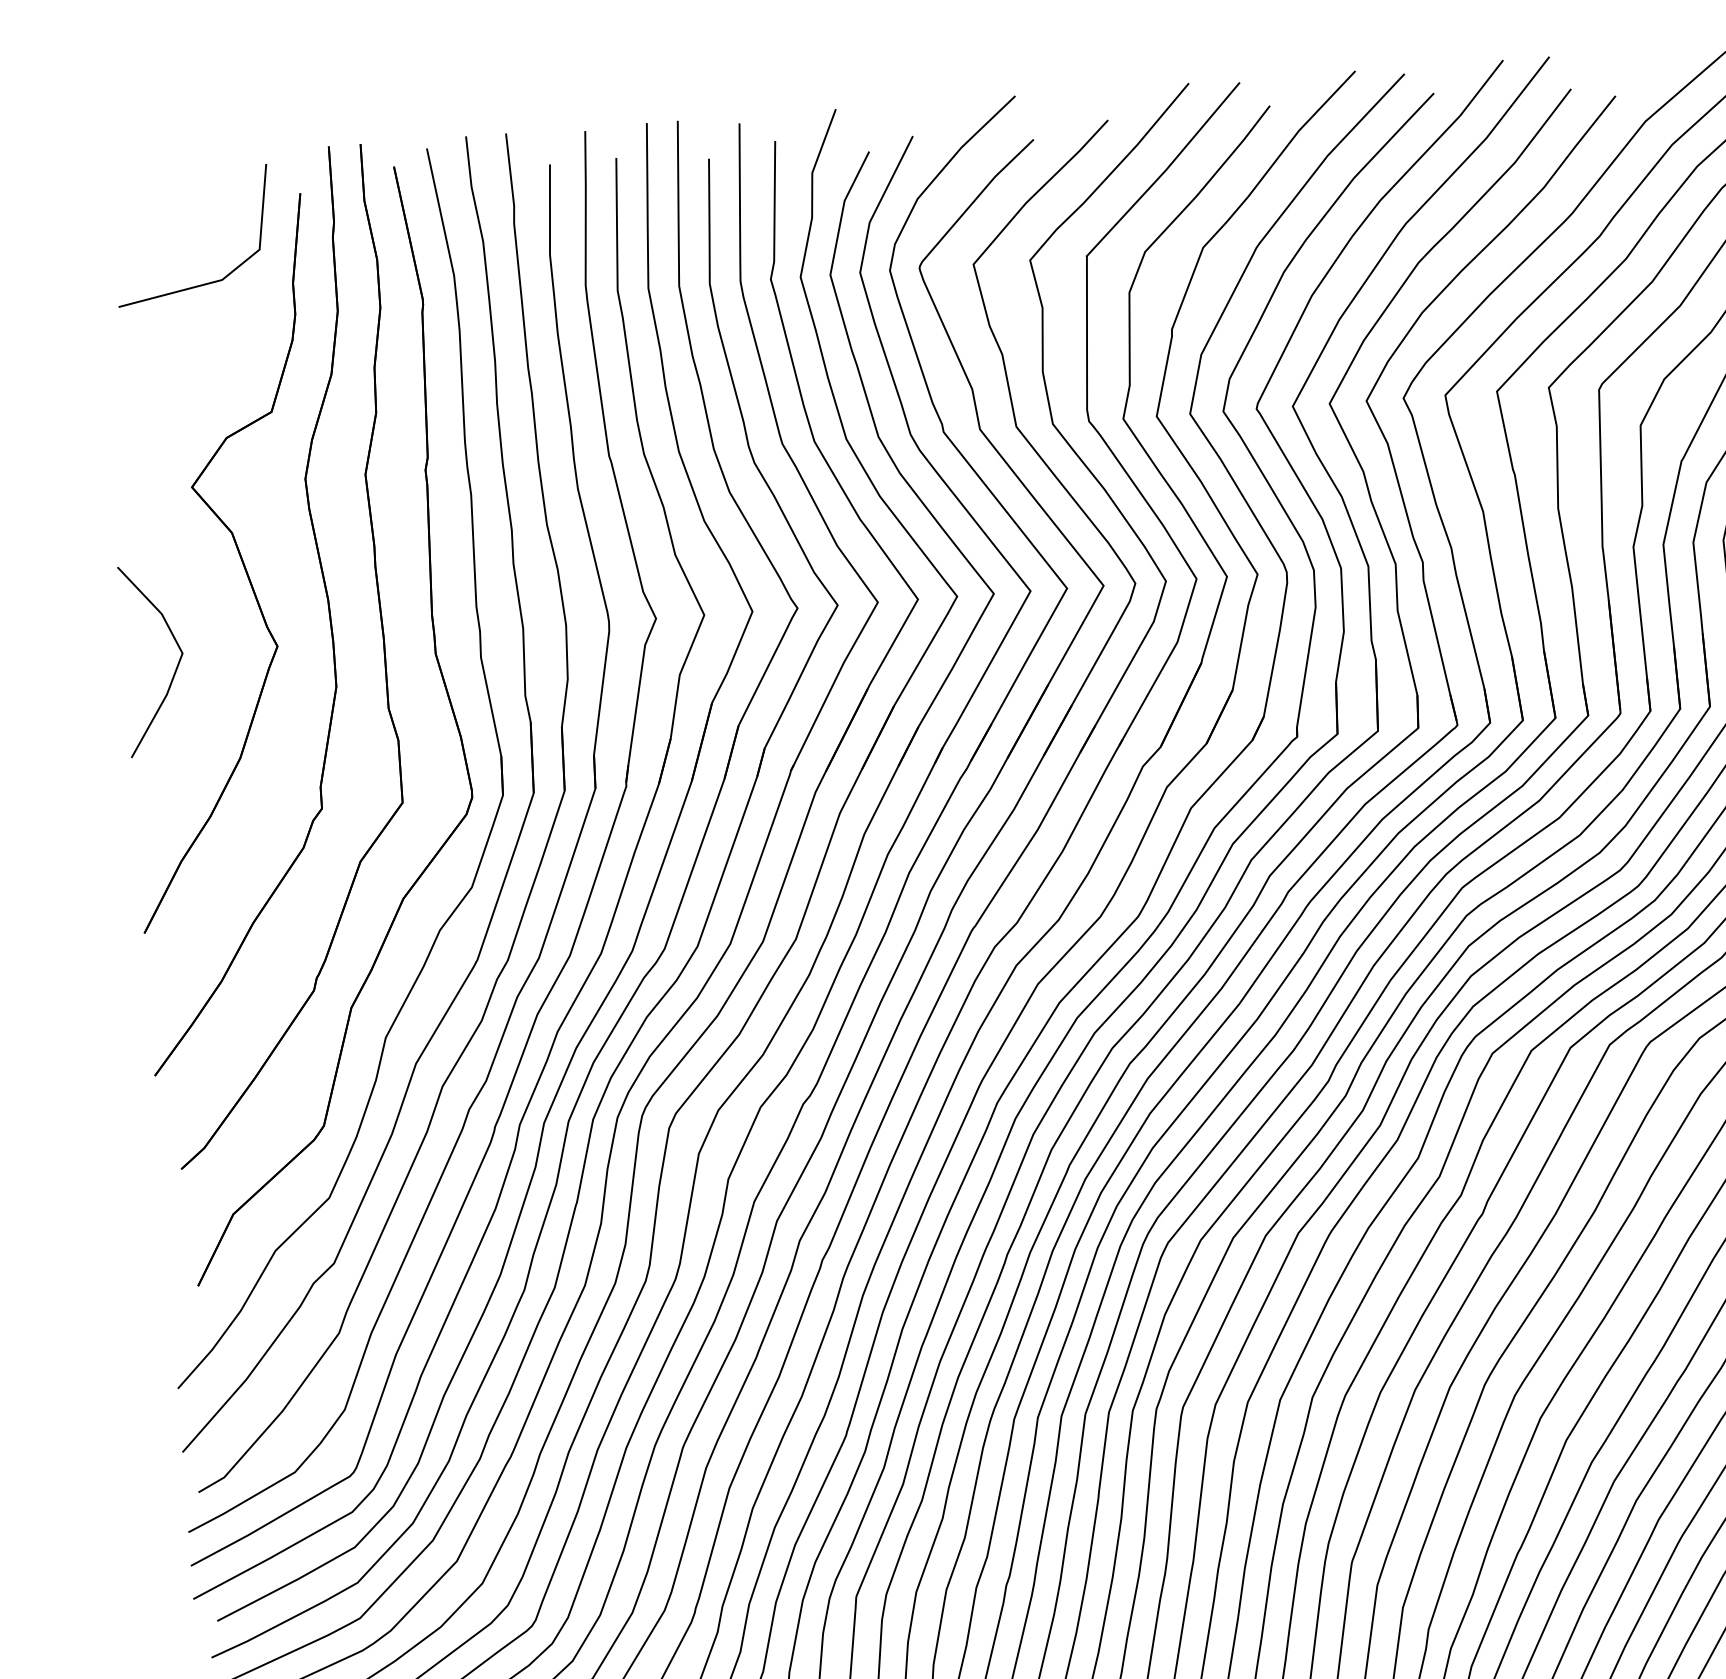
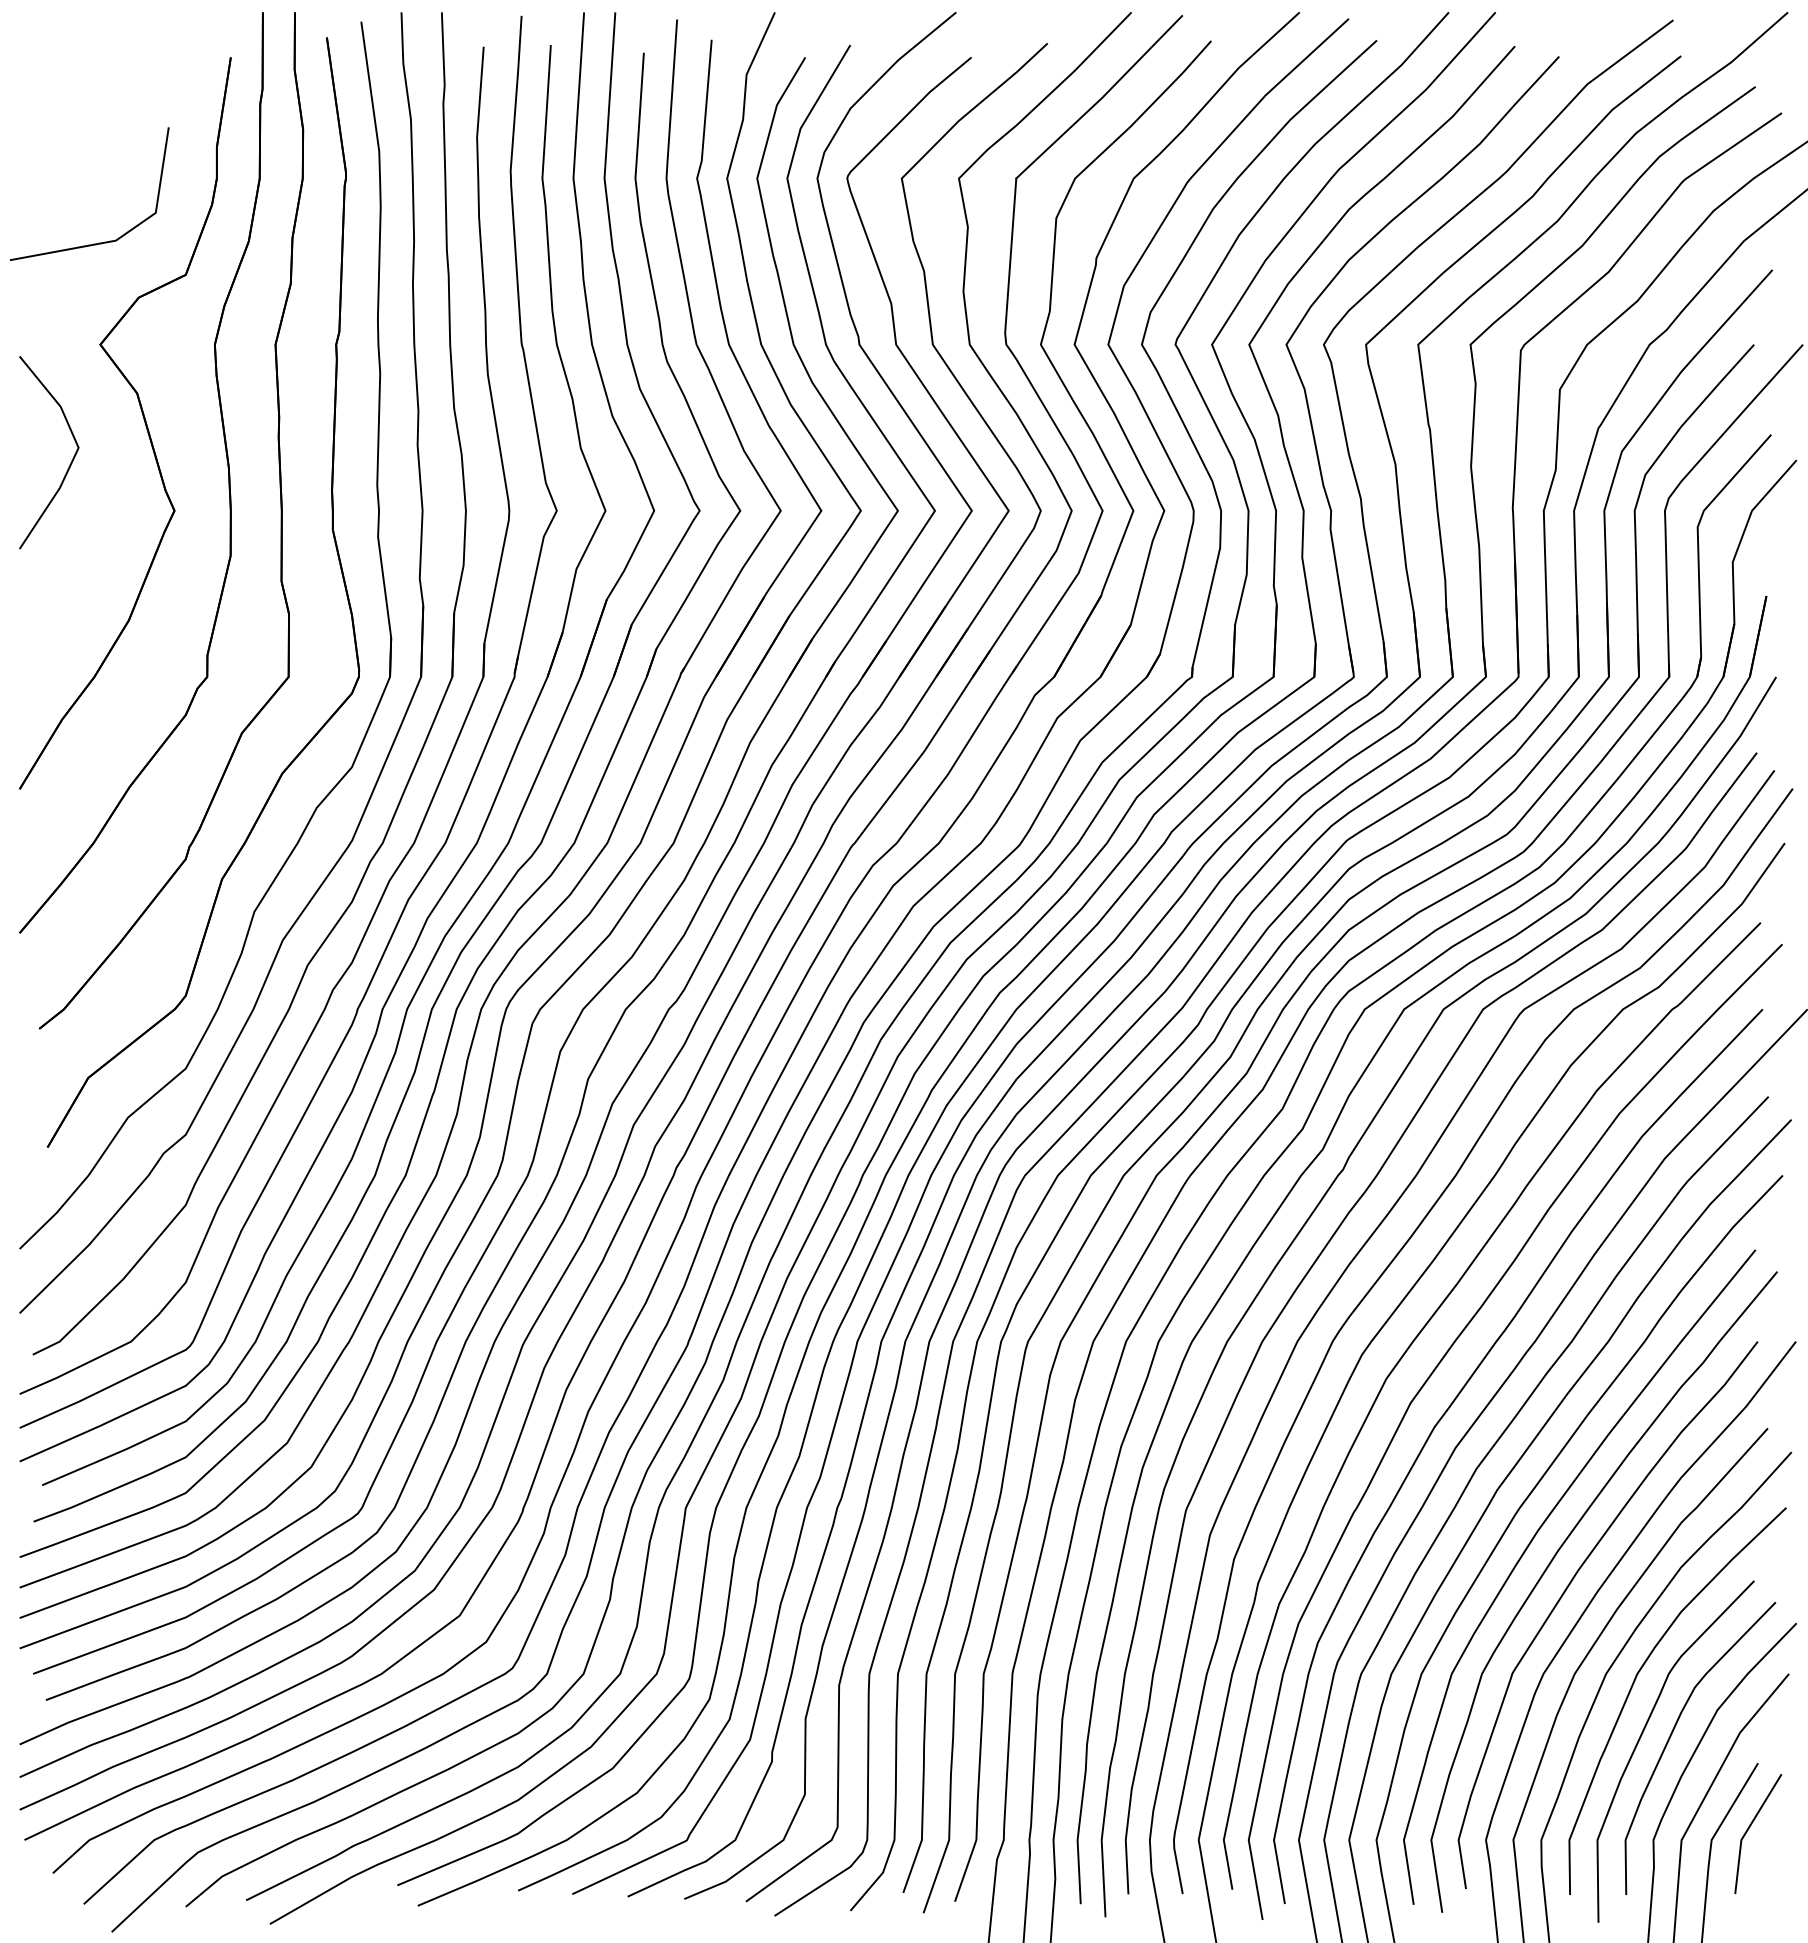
line: (206, 283) -> (99, 242), moved
line: (175, 668) -> (70, 462), moved

